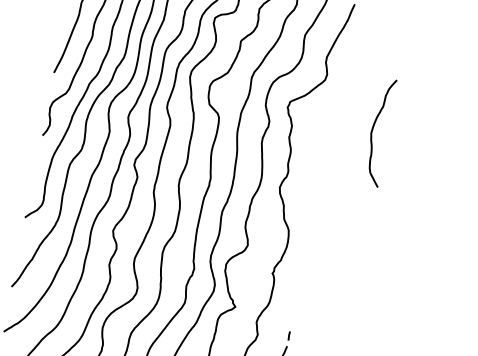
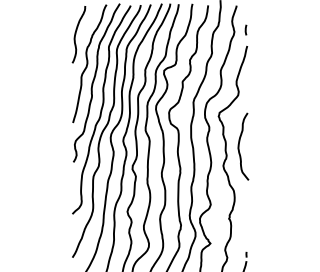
curve: (373, 130) -> (239, 146), moved

